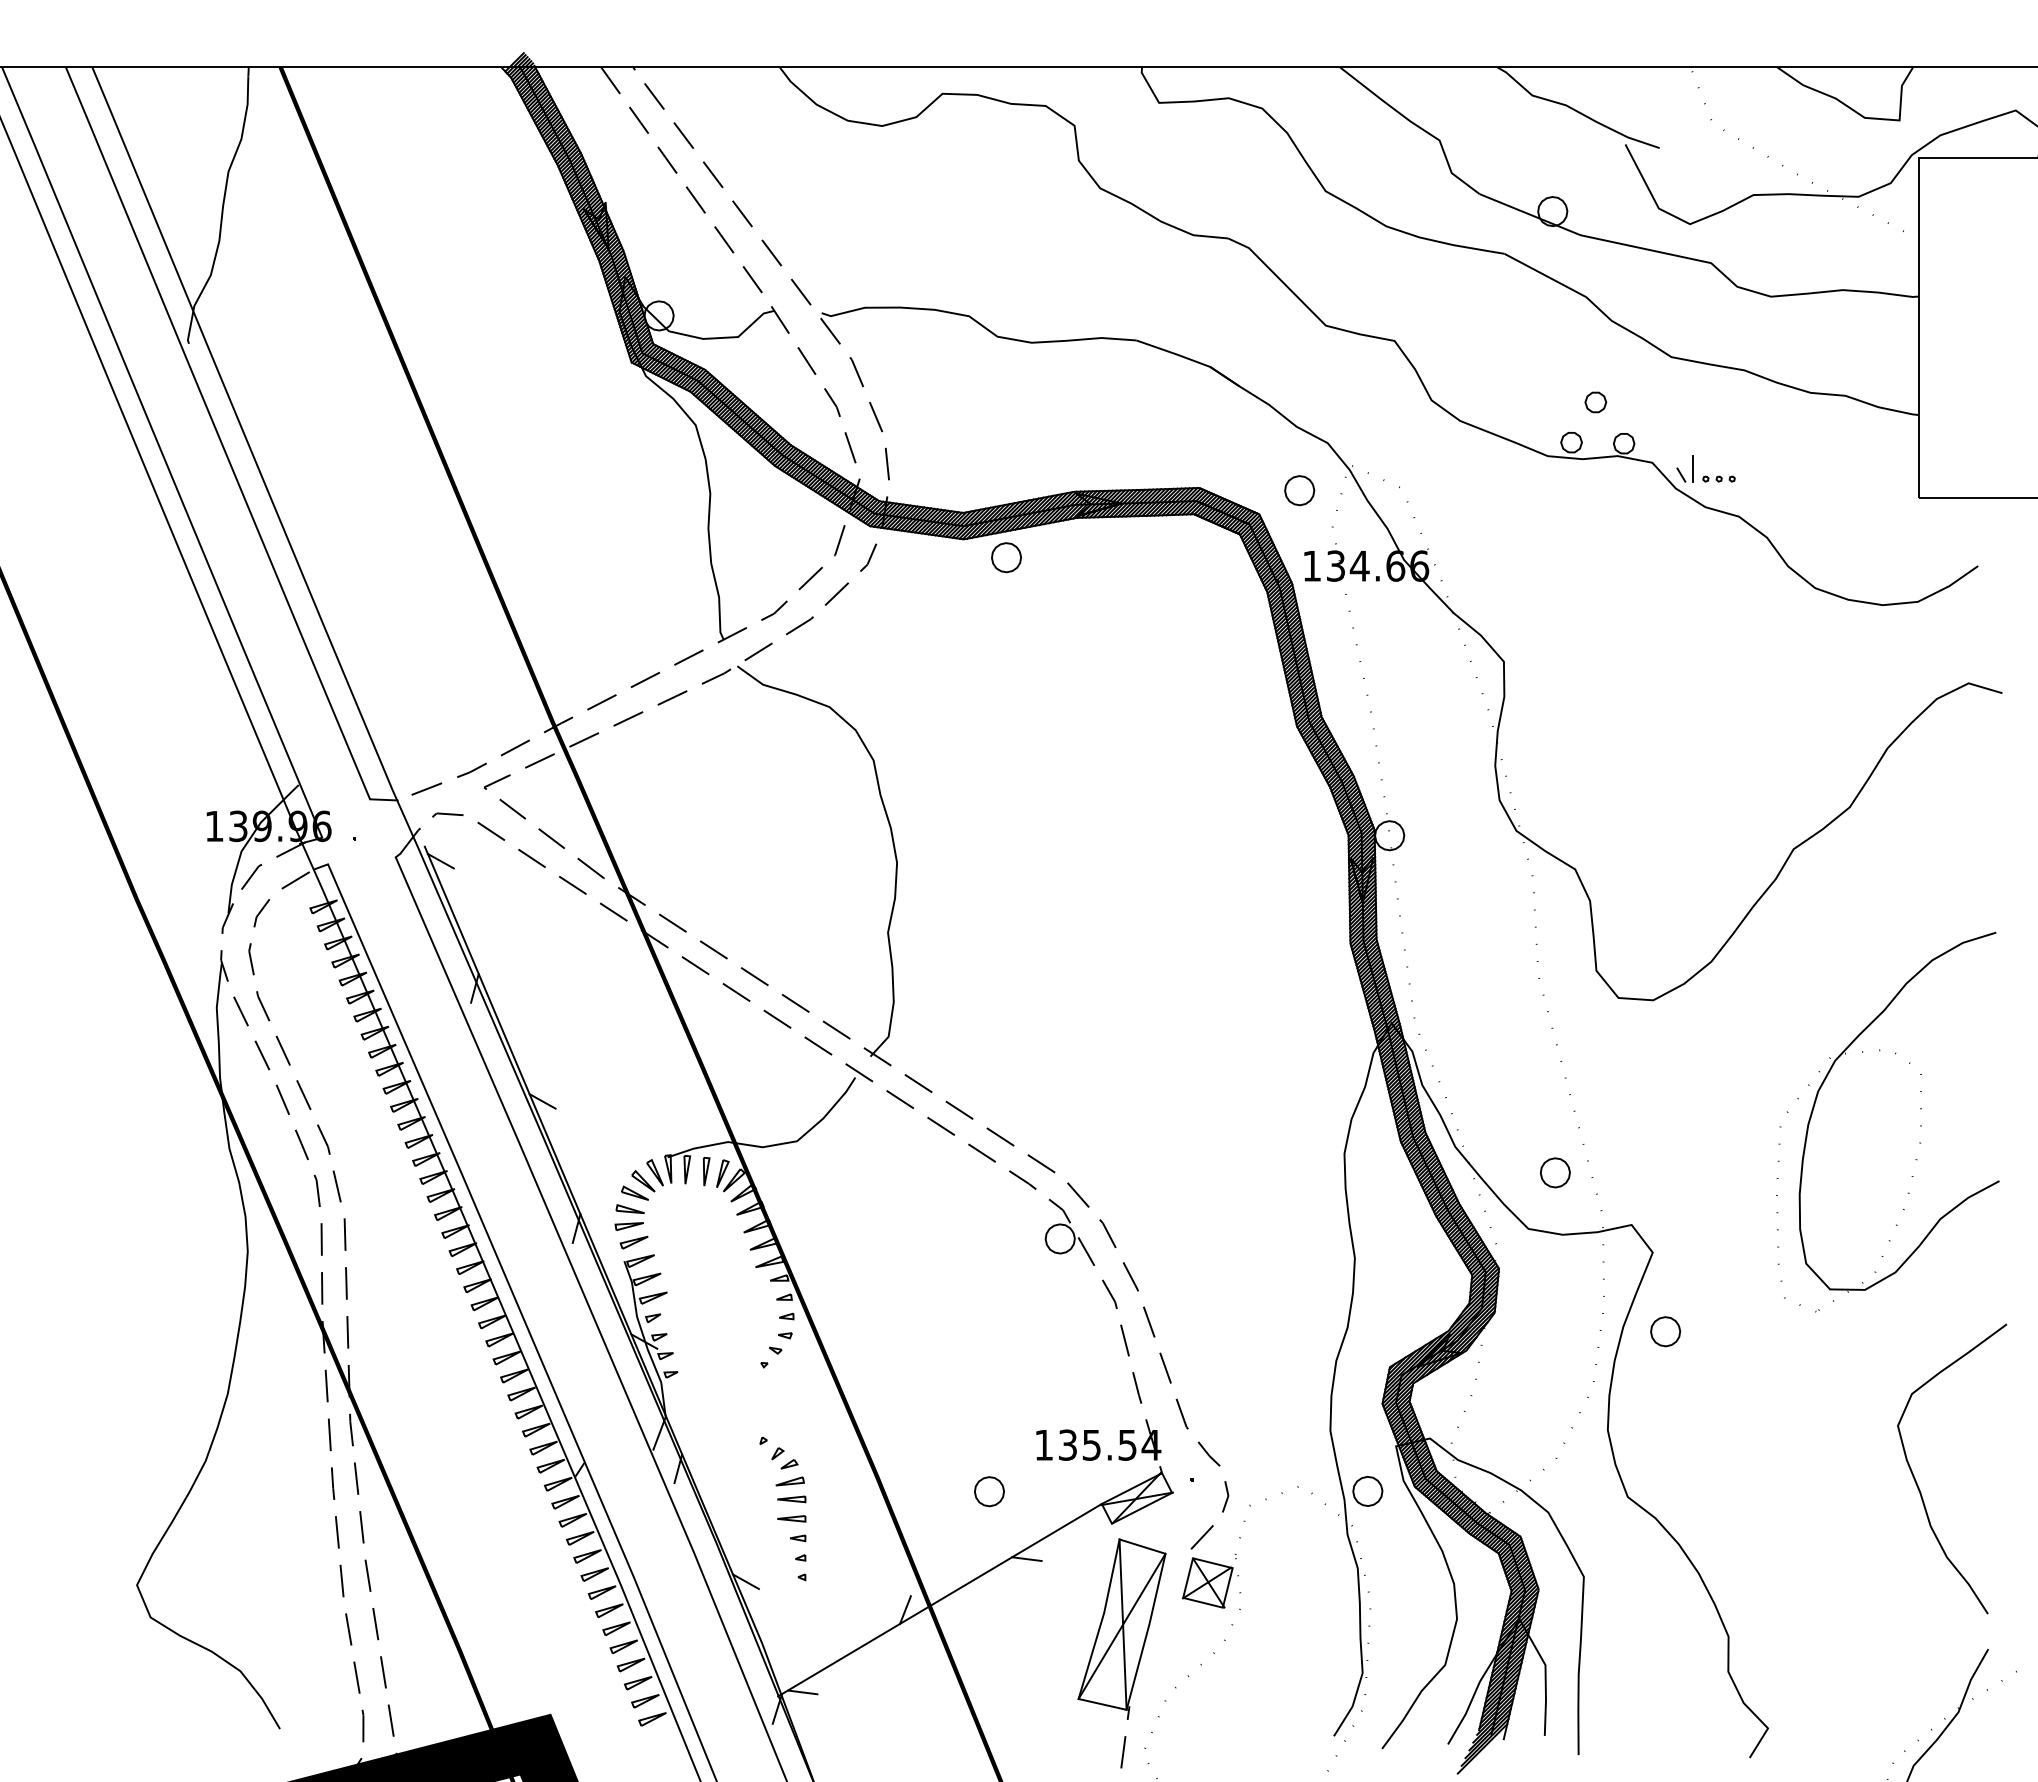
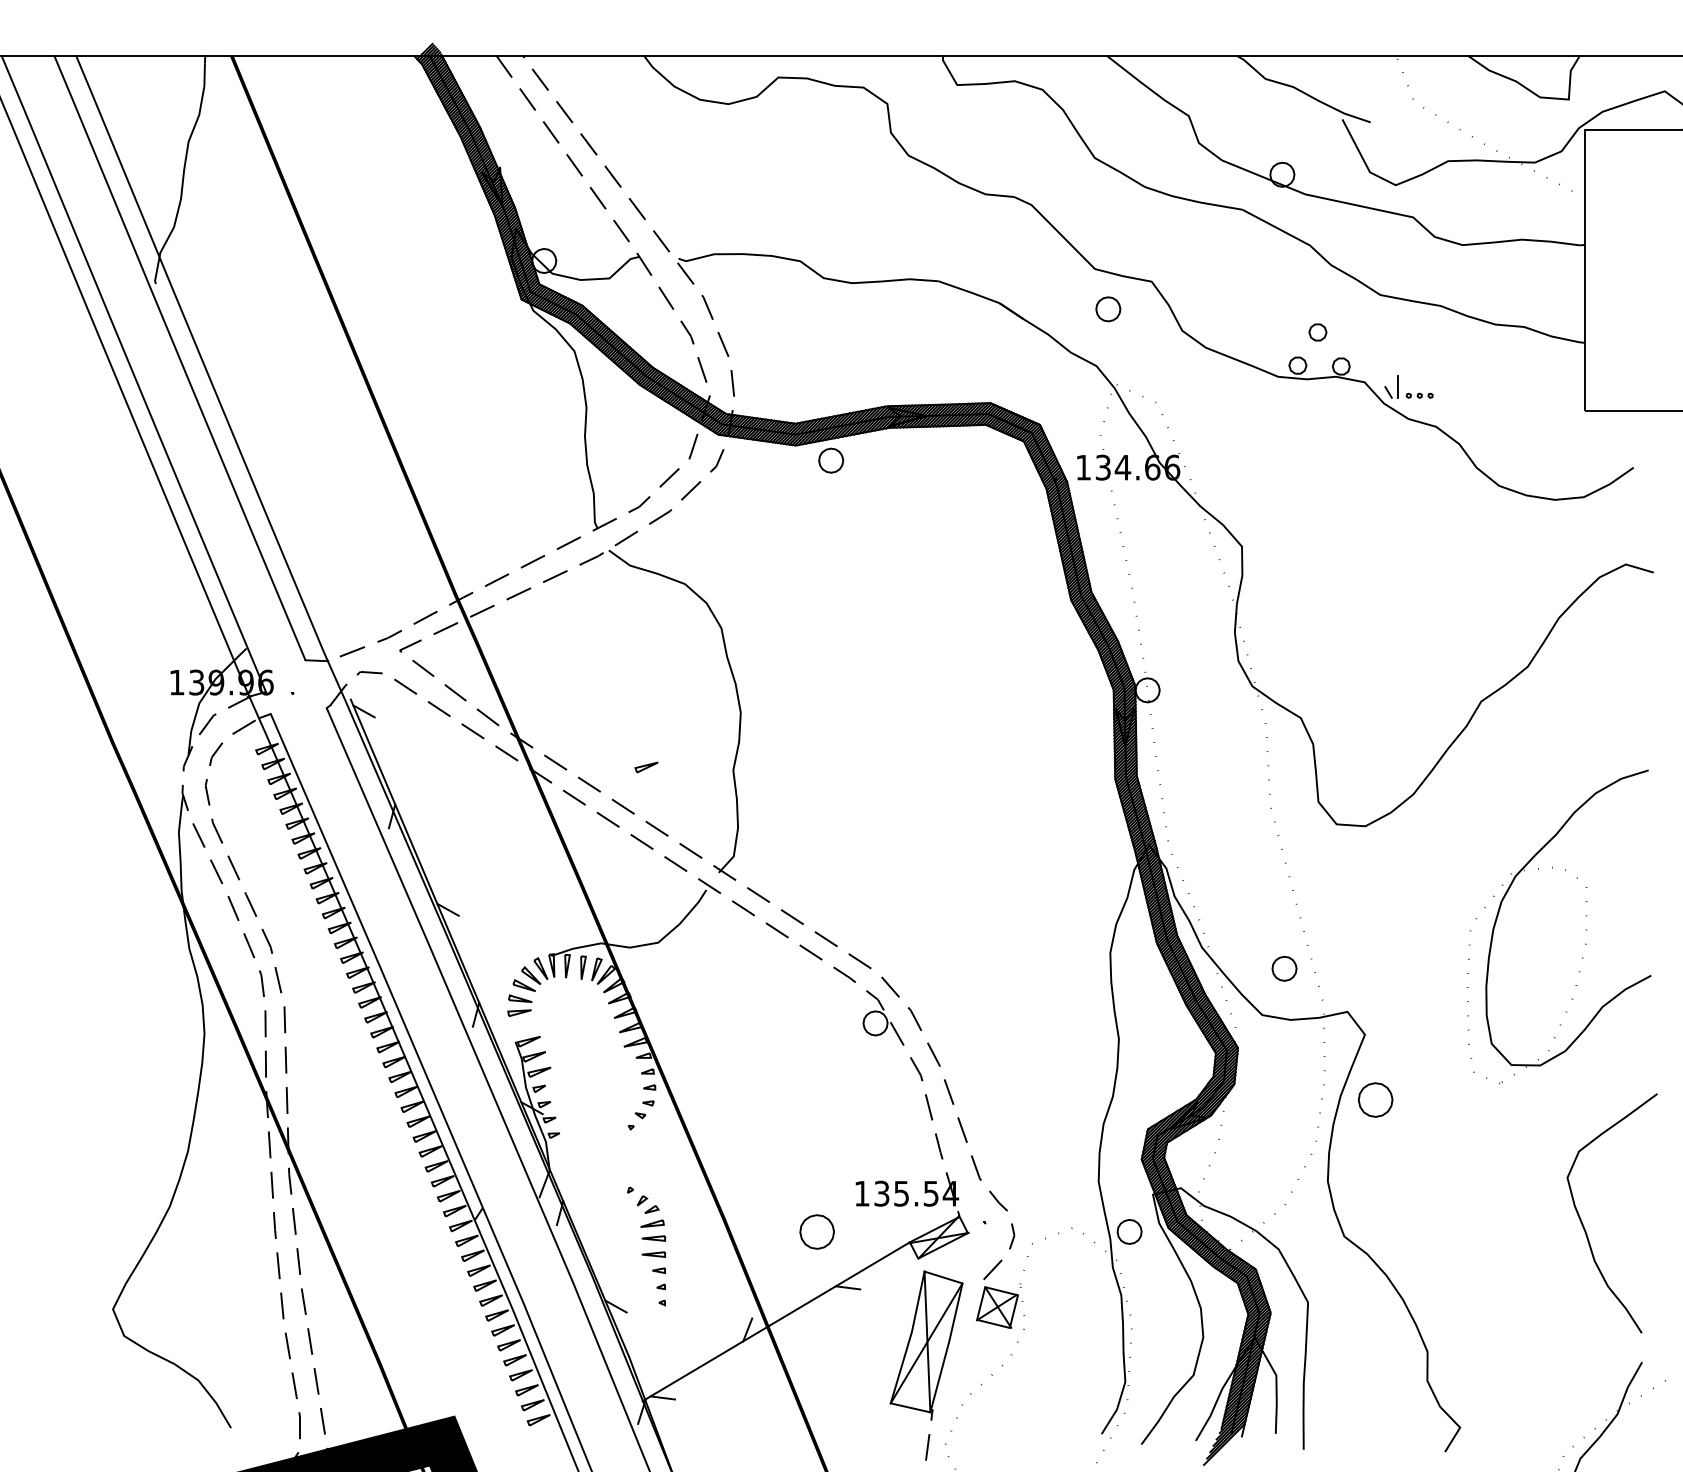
part: (1299, 490) -> (1108, 309), moved
part: (633, 1242) -> (646, 767), moved
part: (1665, 1331) -> (1375, 1099), size x1.4
part: (988, 1492) -> (816, 1232), size x1.4

